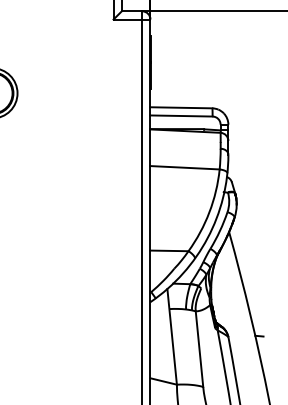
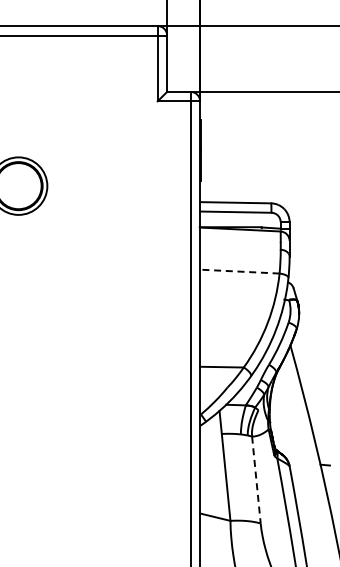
line: (184, 167) -> (239, 271), solid -> dashed
line: (199, 349) -> (256, 480), solid -> dashed

